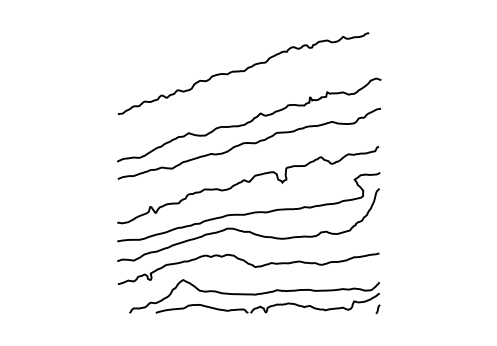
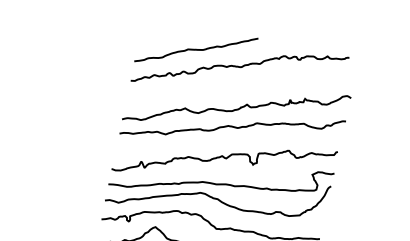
curve: (187, 61) -> (196, 49), added

